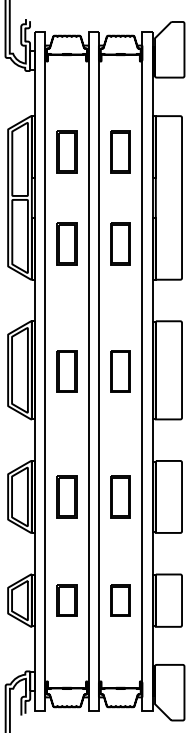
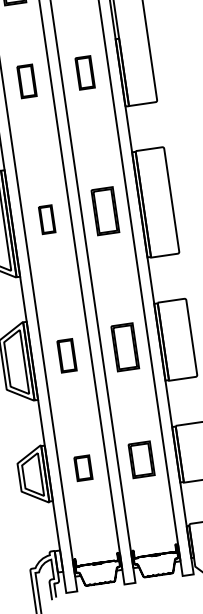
part: (66, 243) -> (26, 80), size x0.7
part: (120, 243) -> (84, 72), size x0.7
part: (66, 371) -> (46, 219), size x0.6
part: (66, 496) -> (66, 355), size x0.7
part: (66, 600) -> (82, 468), size x0.7

